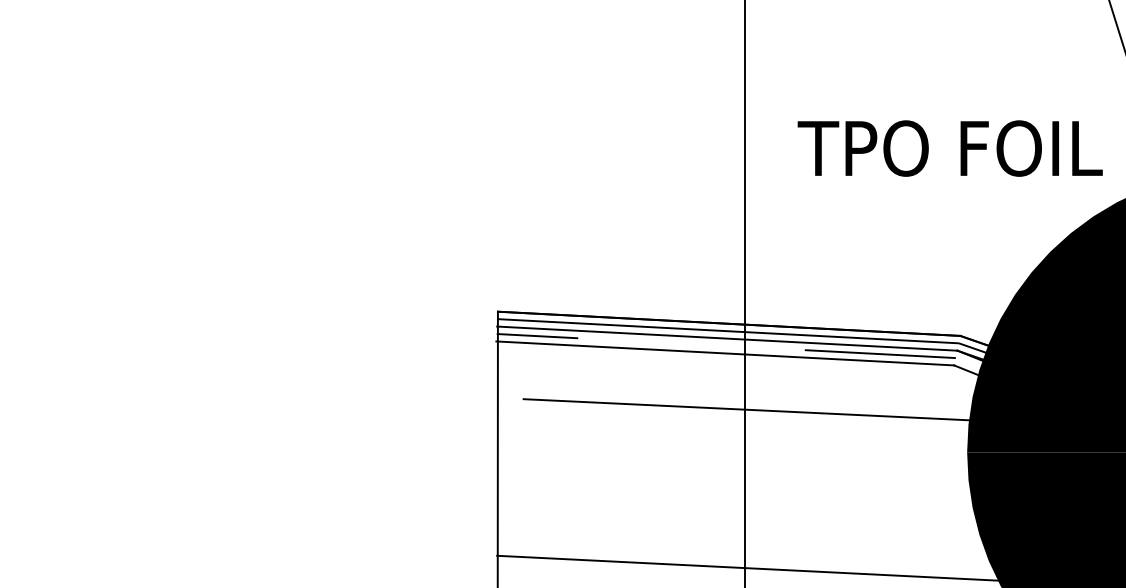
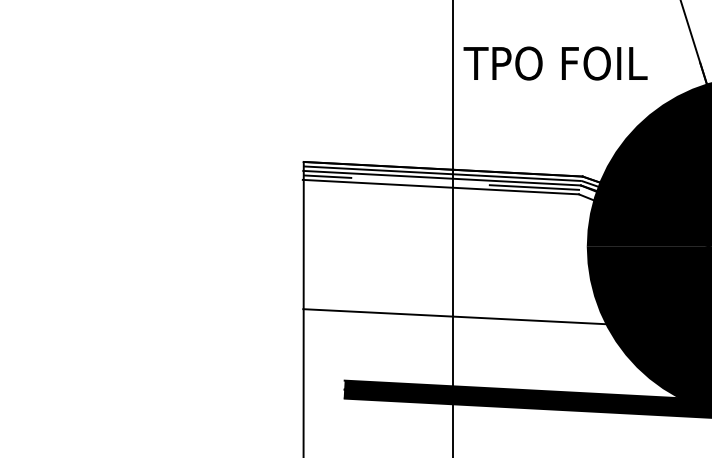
text: (950, 148) -> (555, 63), moved
line: (747, 408) -> (454, 220), removed

